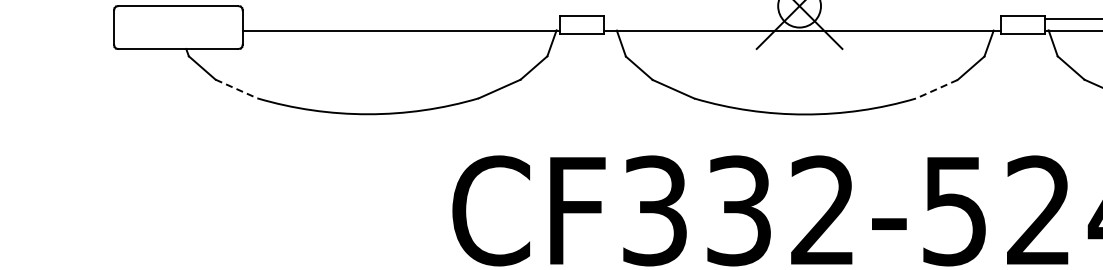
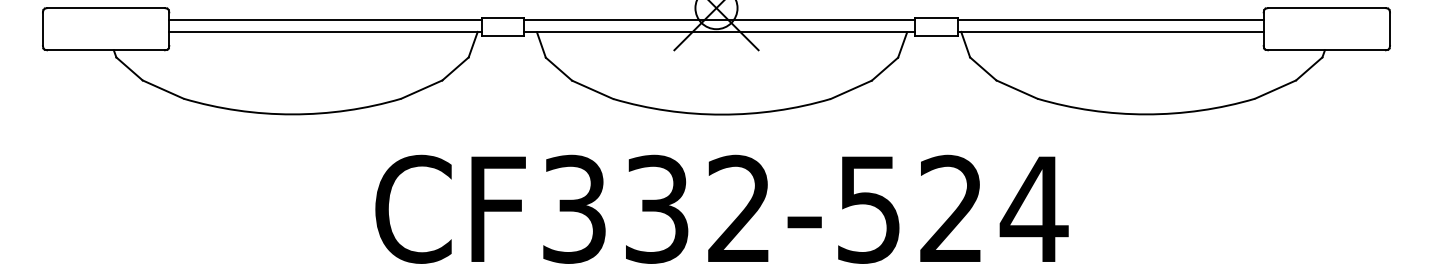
line: (401, 18) -> (325, 20), added
line: (802, 18) -> (719, 20), added
line: (236, 88) -> (163, 89), dashed -> solid
line: (935, 89) -> (850, 90), dashed -> solid

